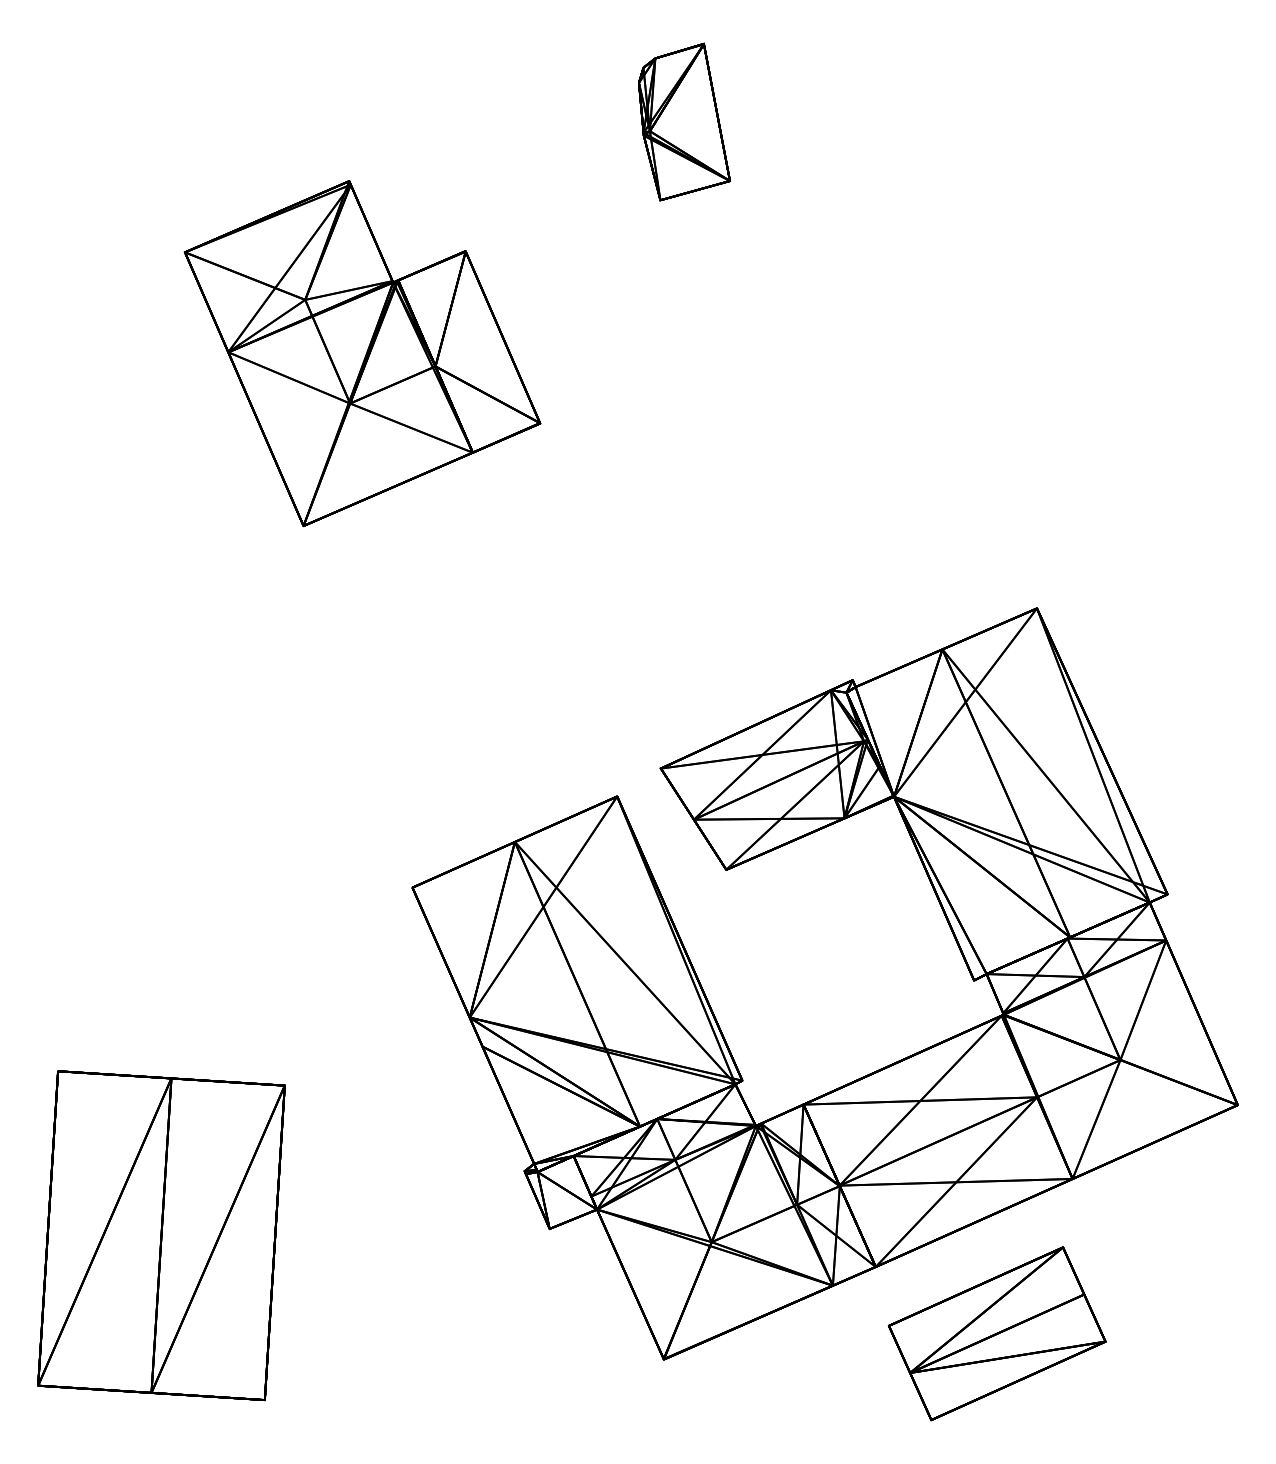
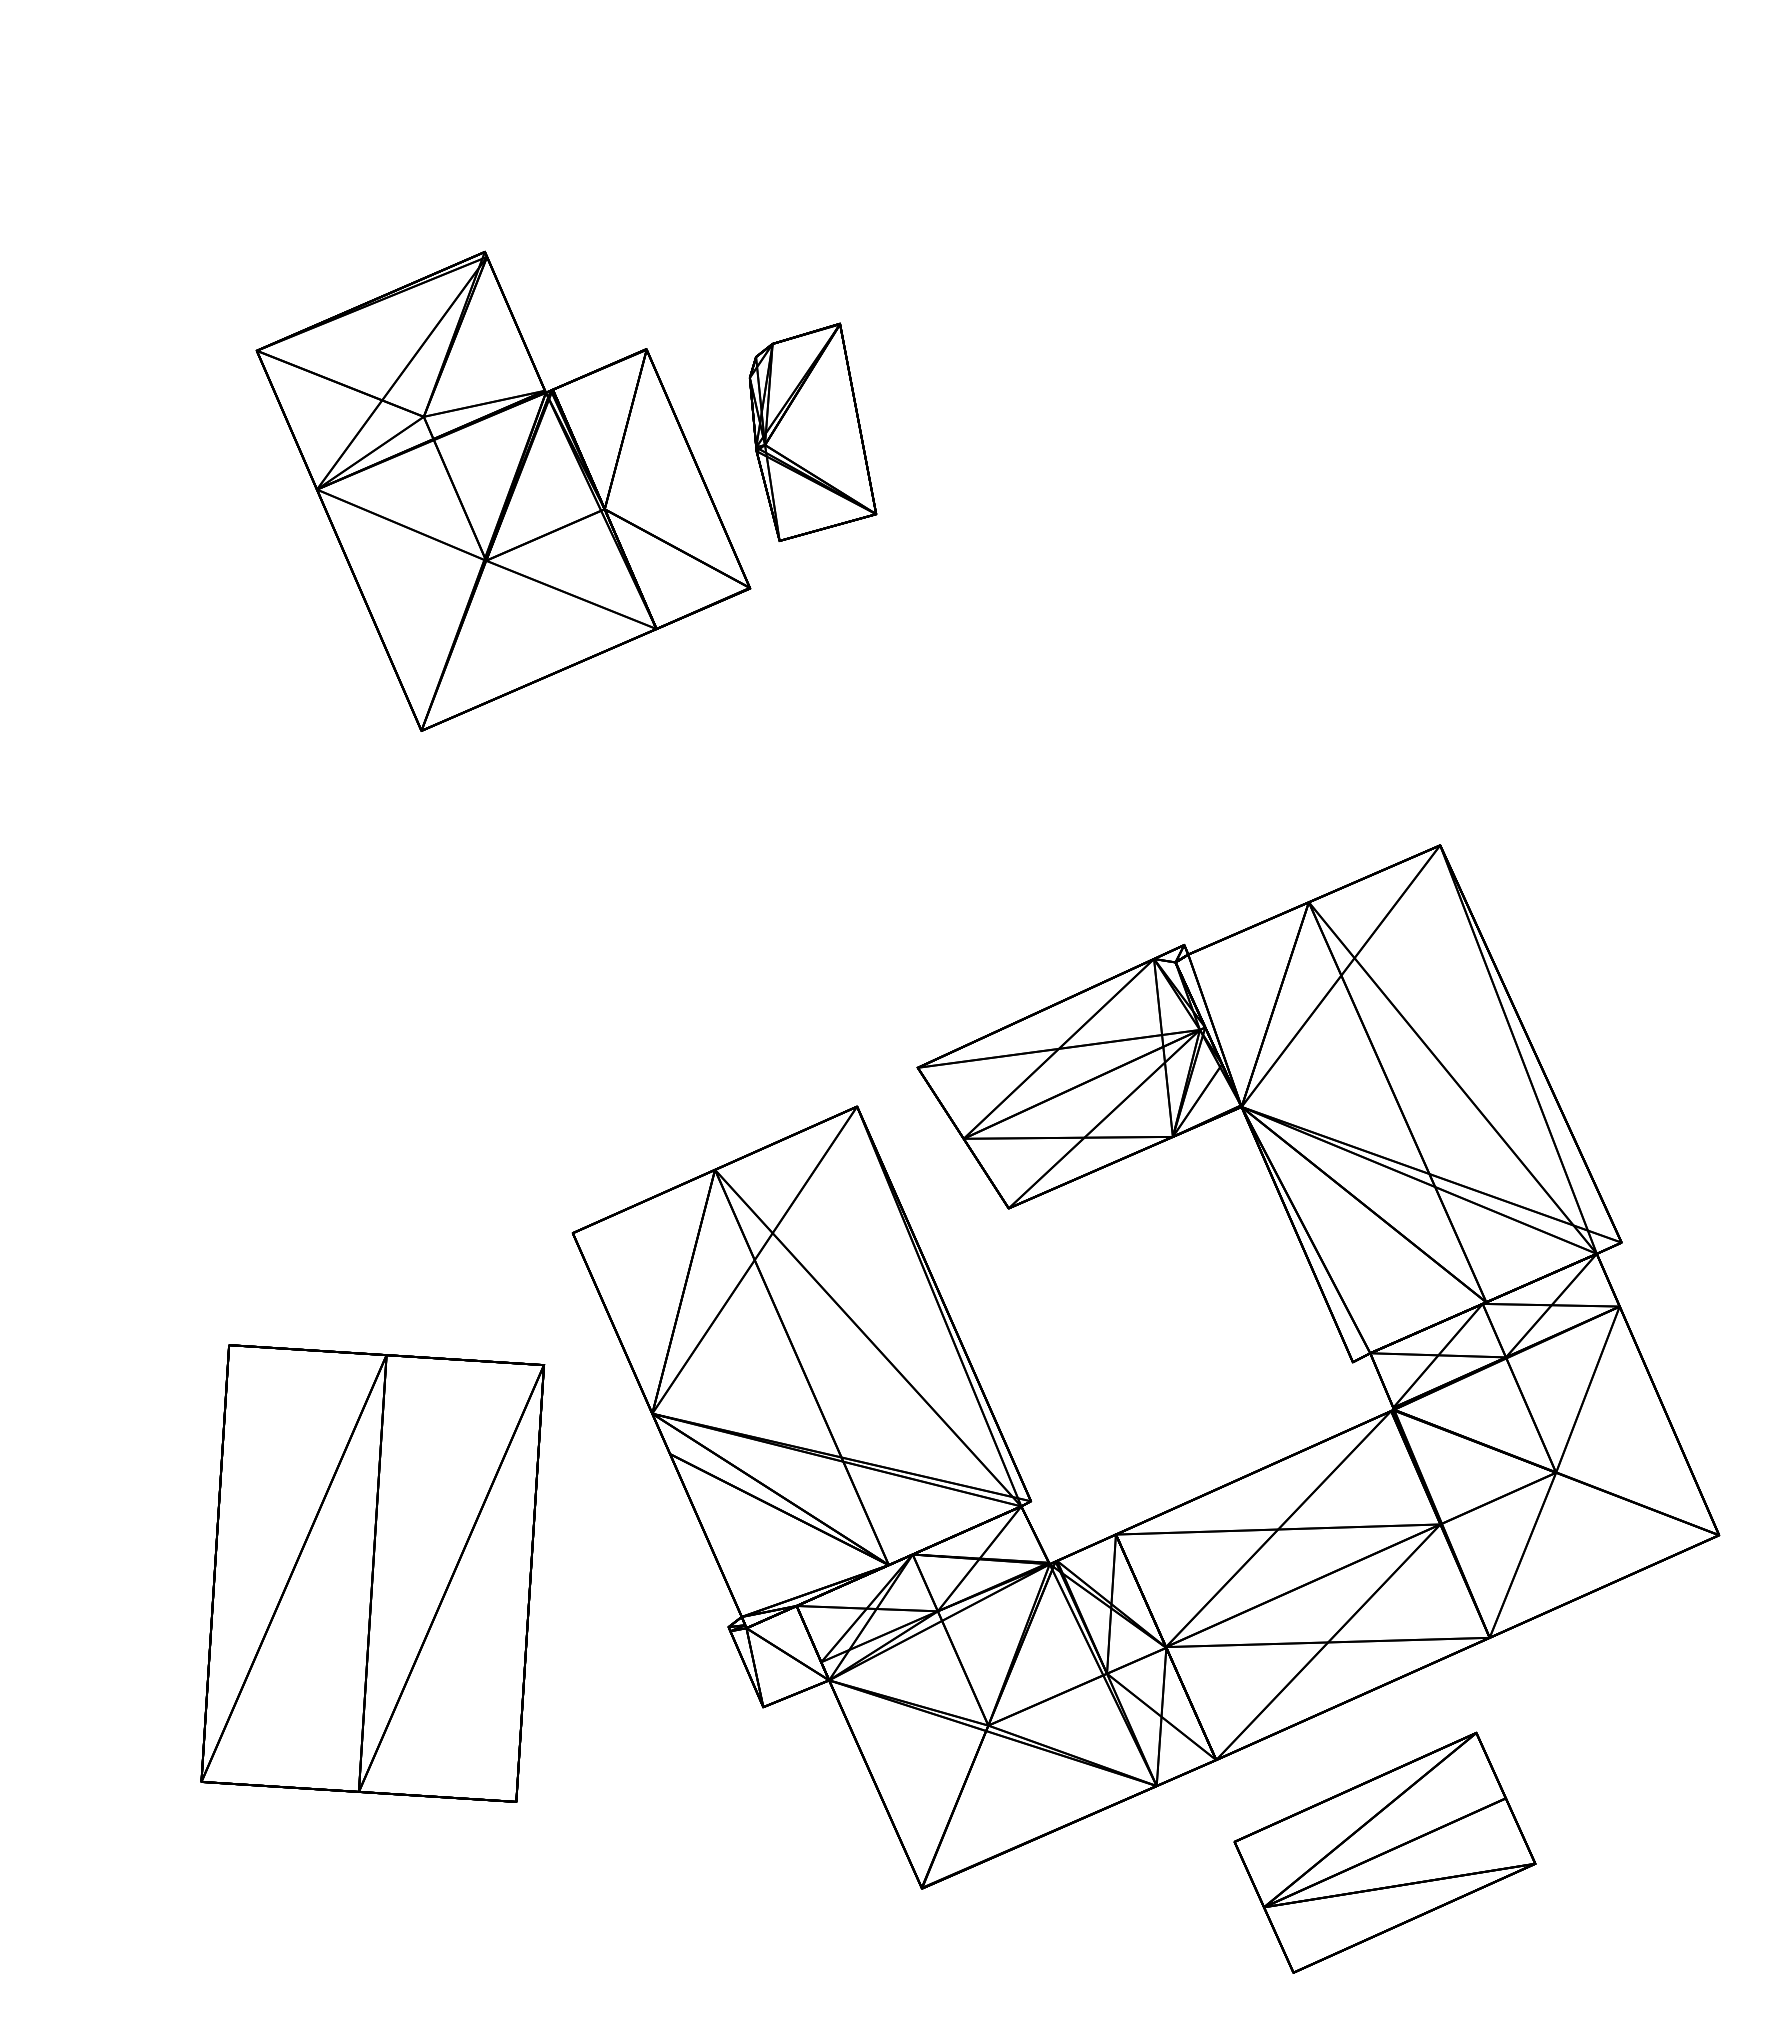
part: (684, 121) -> (813, 431), moved
part: (161, 1235) -> (372, 1573), moved

